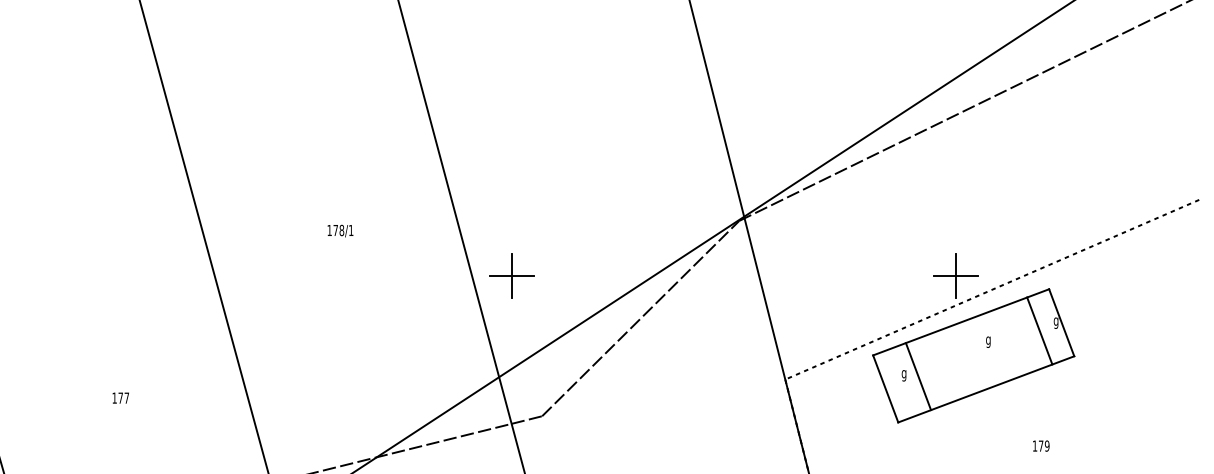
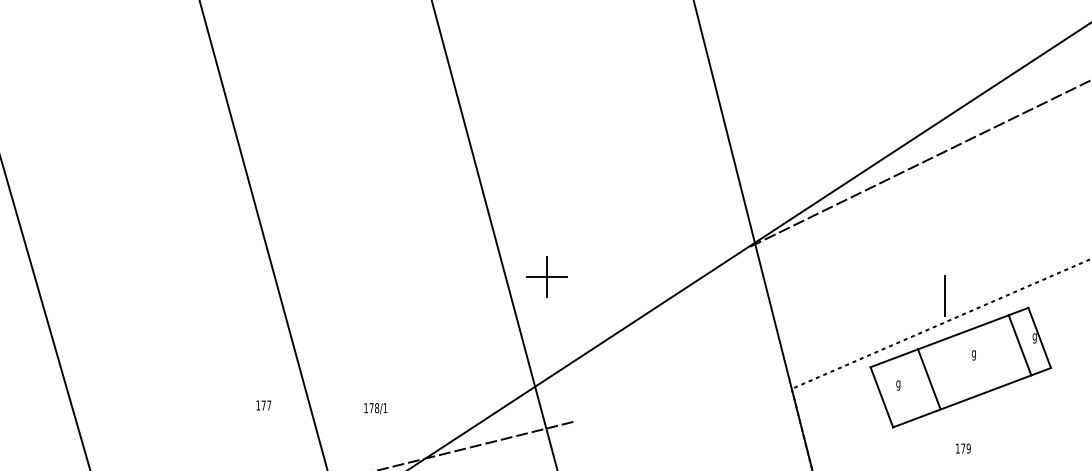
text: (340, 230) -> (375, 408), moved
part: (511, 275) -> (546, 276), moved
line: (955, 276) -> (944, 296), removed
line: (640, 317) -> (661, 333), removed
line: (917, 376) -> (928, 379), moved
text: (120, 398) -> (263, 405), moved
text: (1041, 446) -> (963, 448), moved

